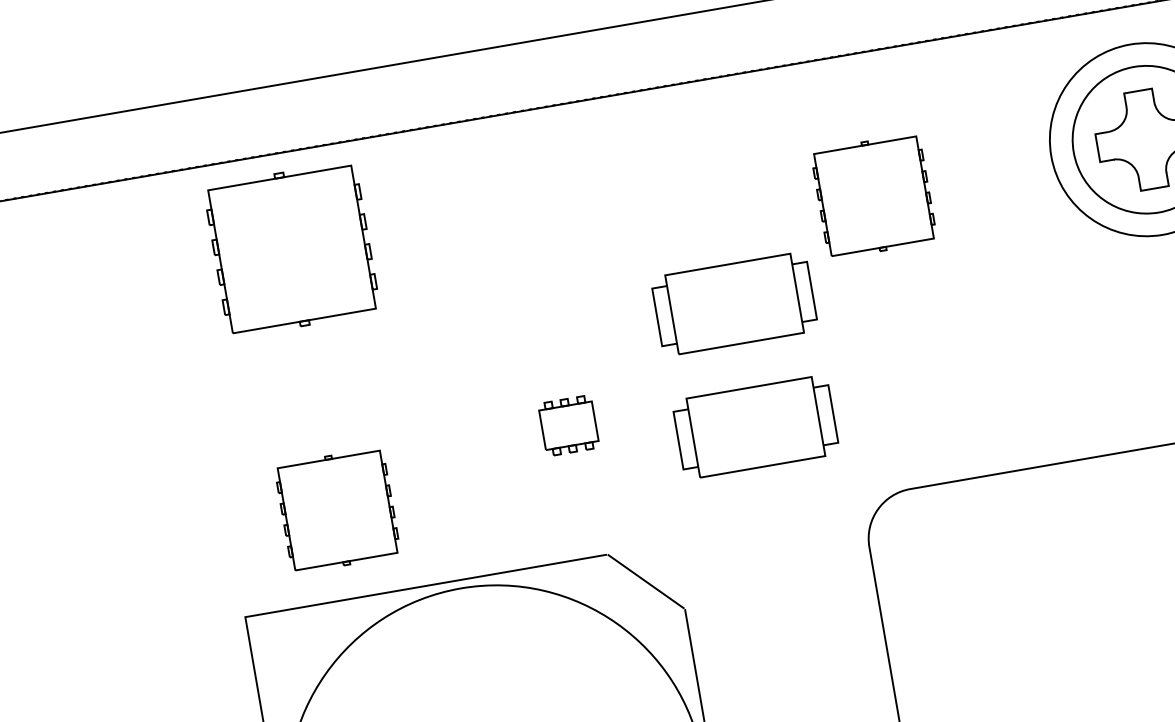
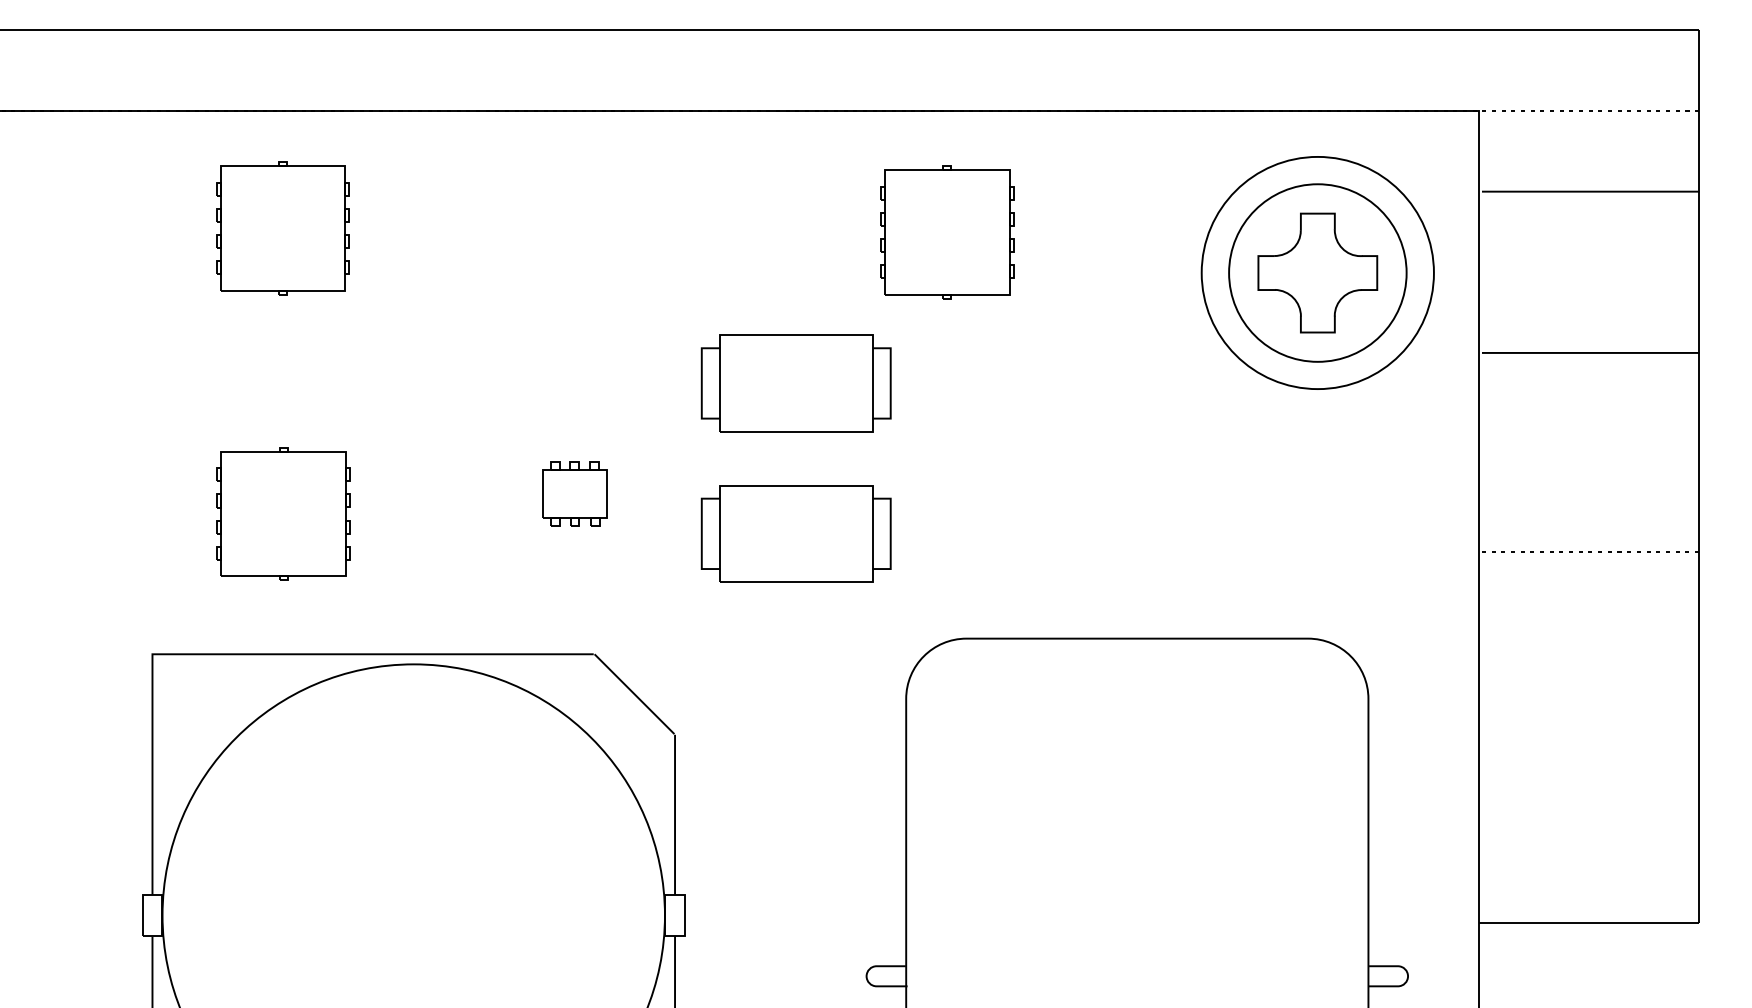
part: (874, 196) -> (947, 232), moved
part: (291, 249) -> (282, 228), size x0.71
part: (337, 510) -> (283, 513), moved

